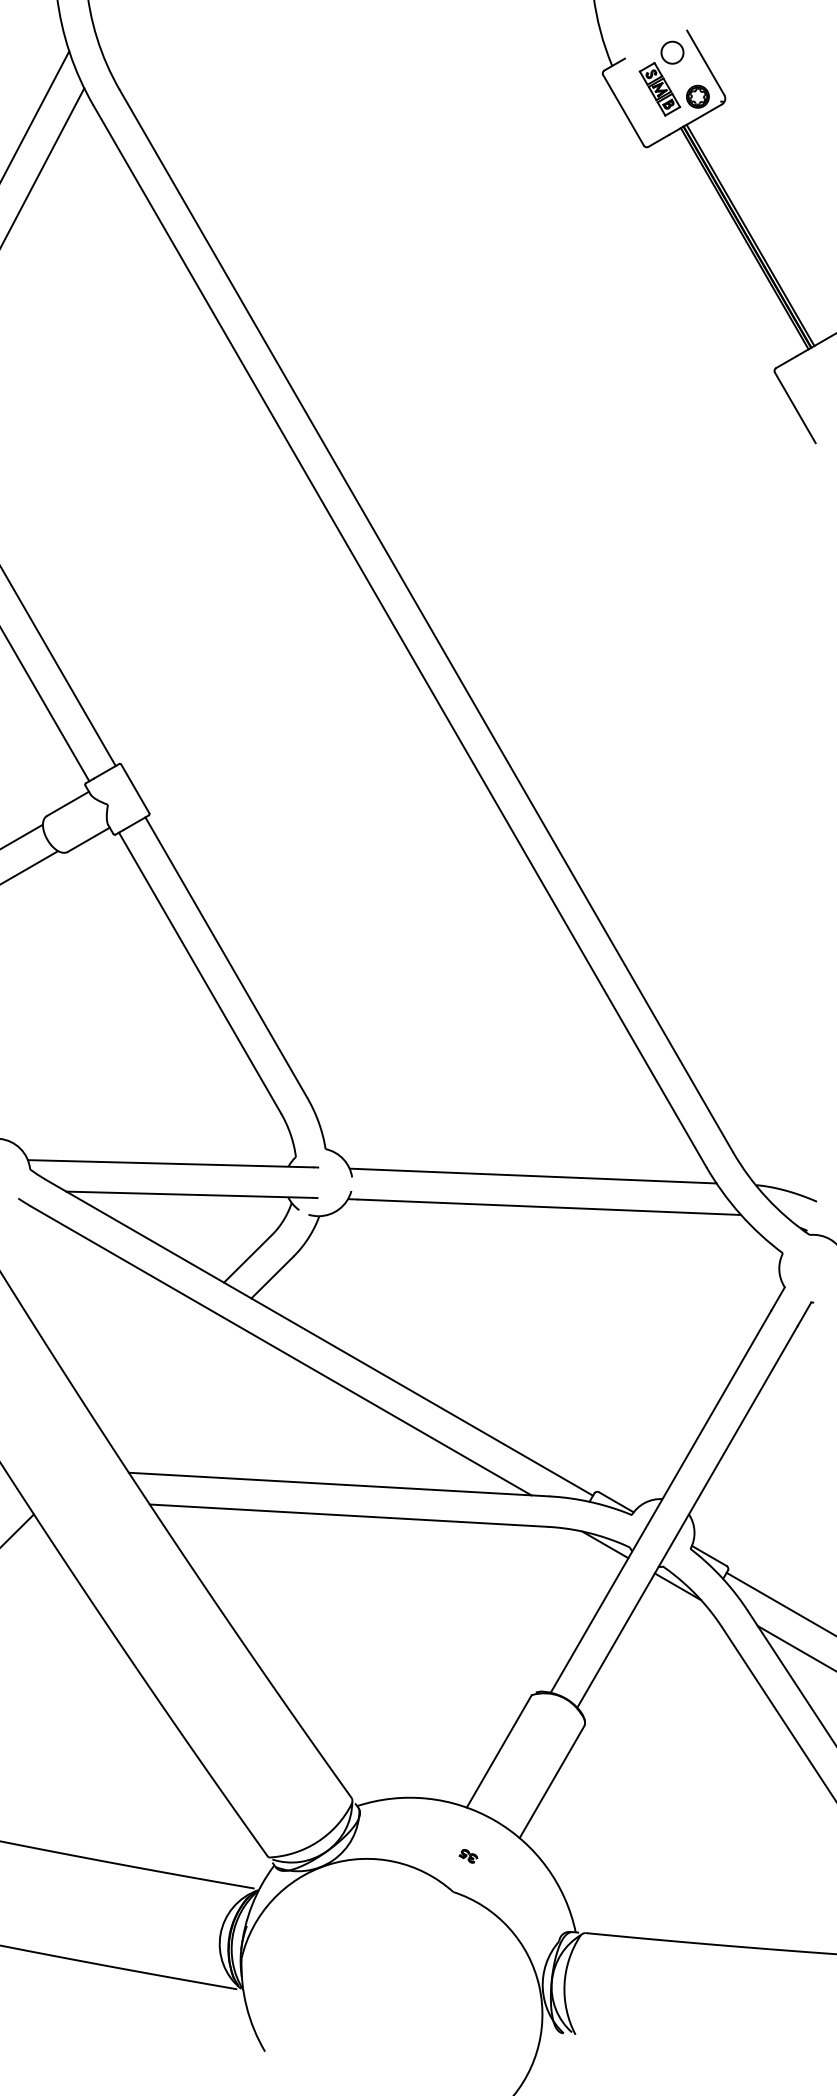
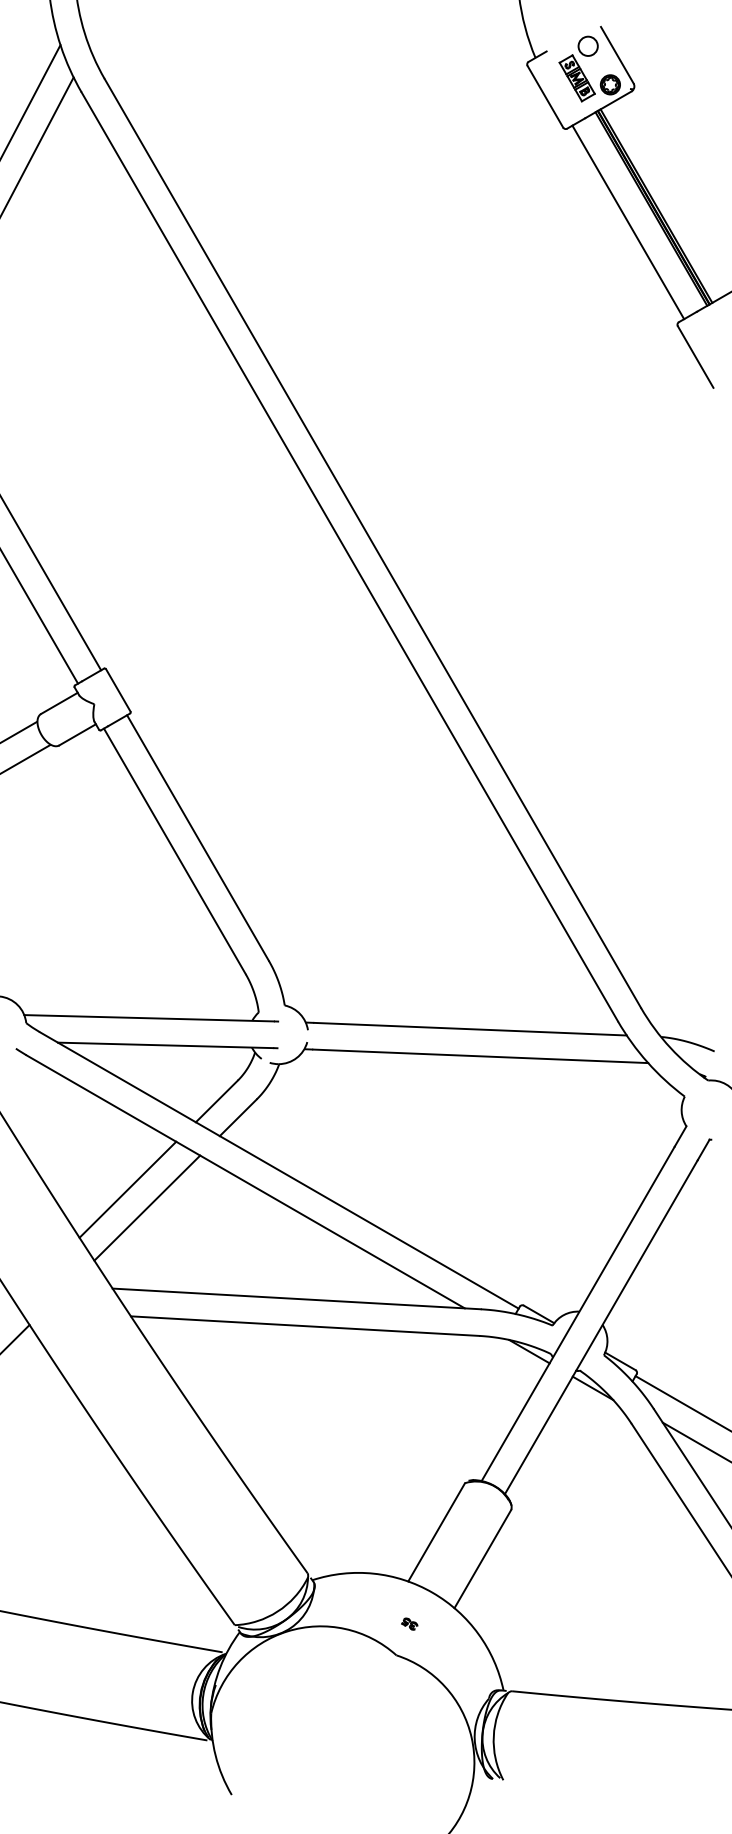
line: (718, 254) -> (628, 222), added
line: (145, 1359) -> (127, 1189), added
line: (168, 1380) -> (147, 1207), added

